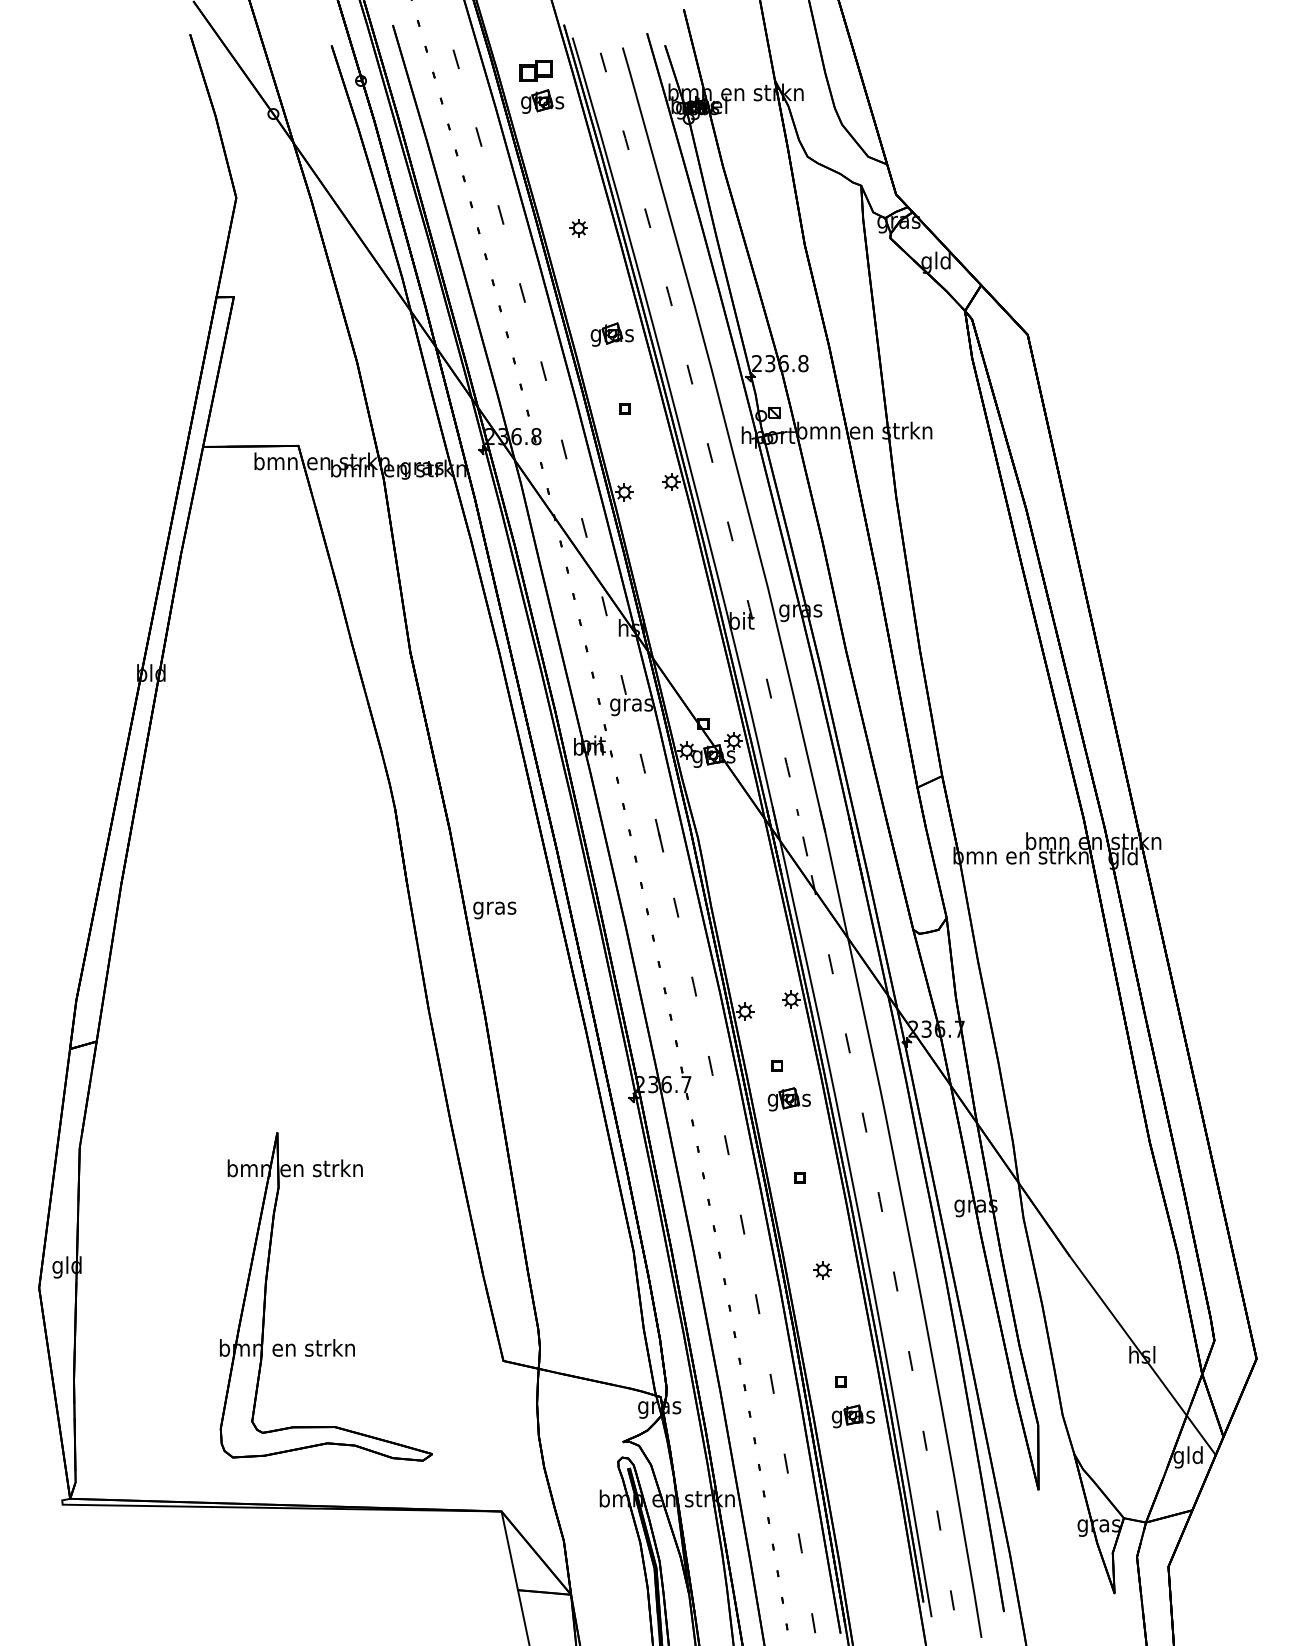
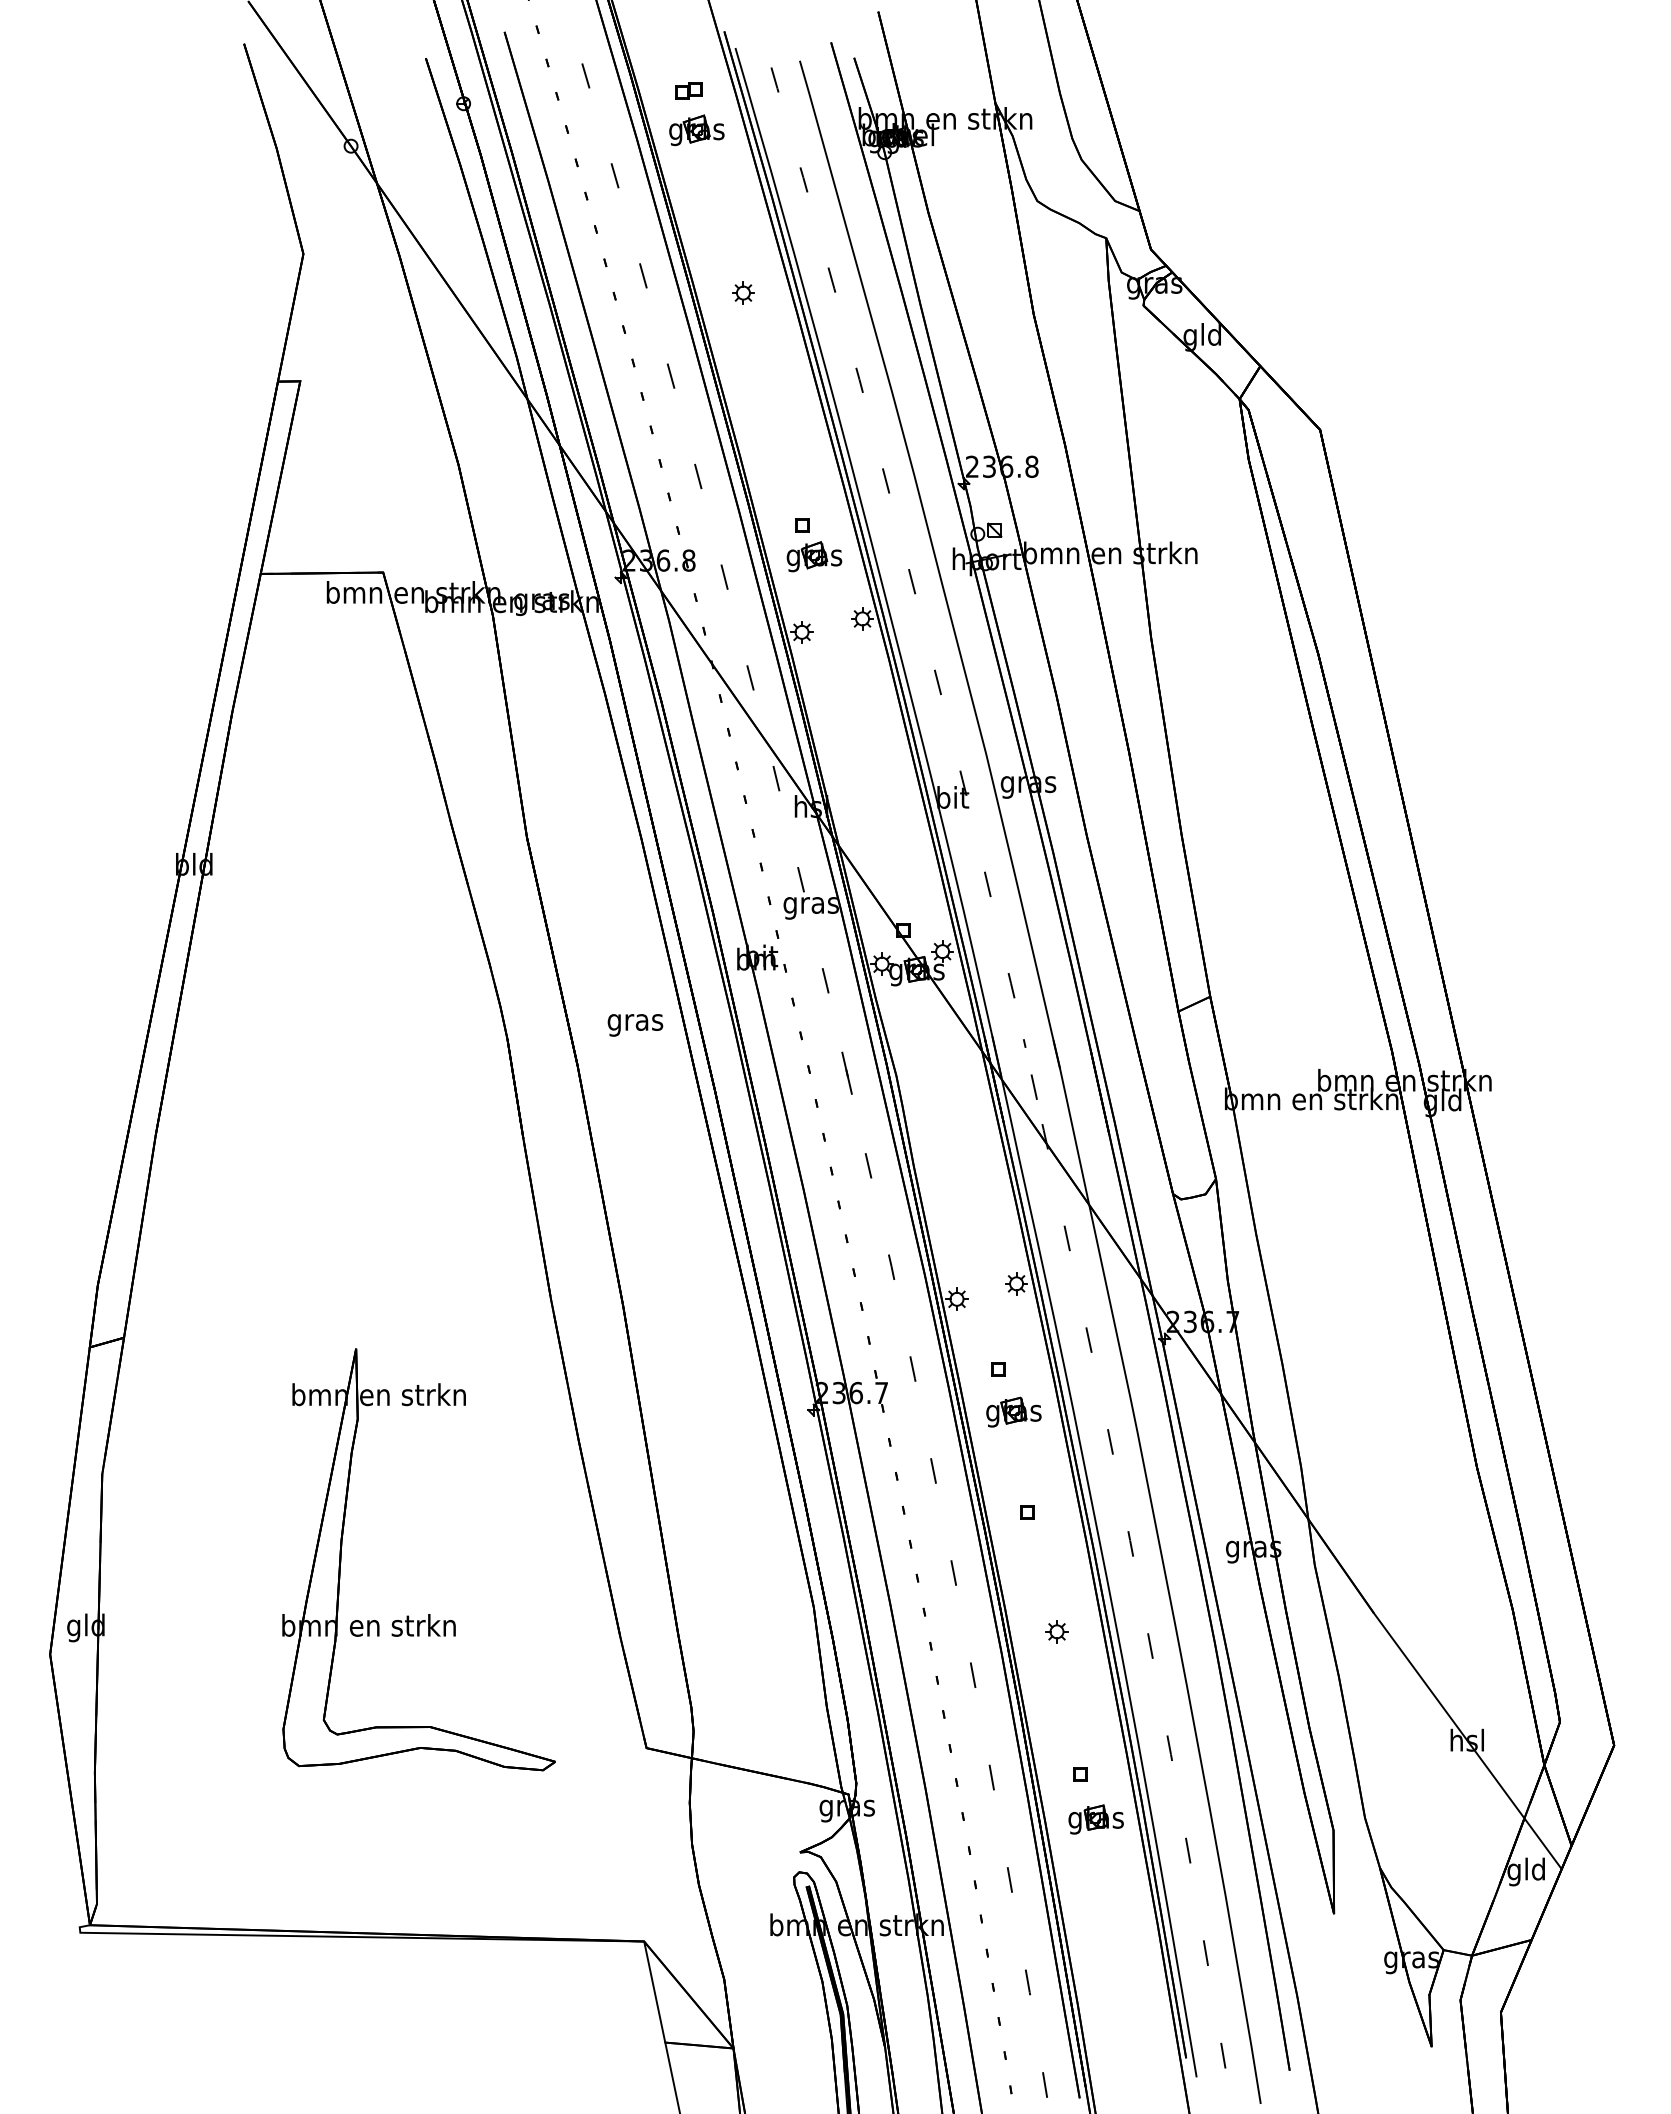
part: (536, 70) -> (688, 90), size x0.62
part: (612, 334) -> (814, 556), moved
text: (494, 910) -> (635, 1025), moved
part: (333, 1339) -> (428, 1614), moved

